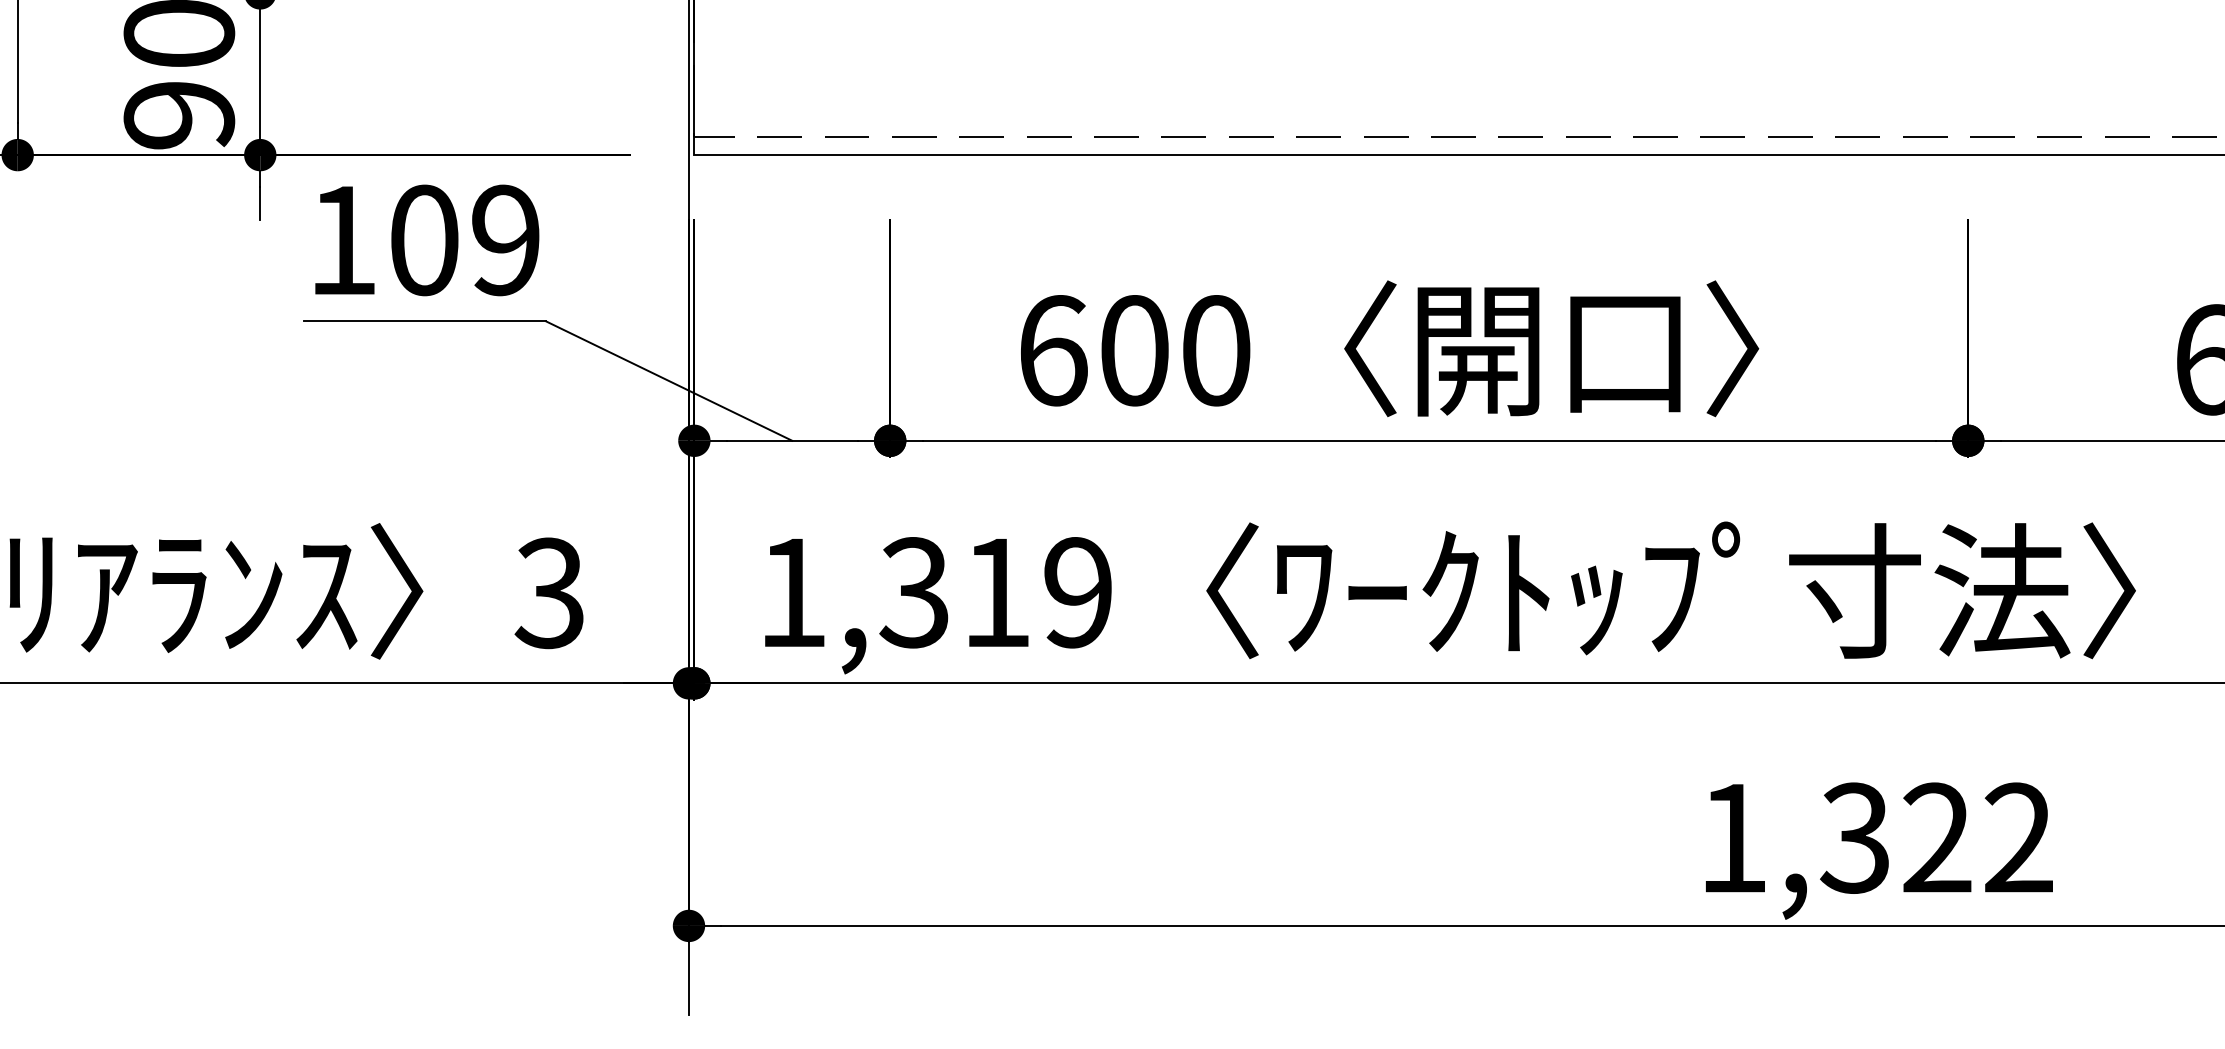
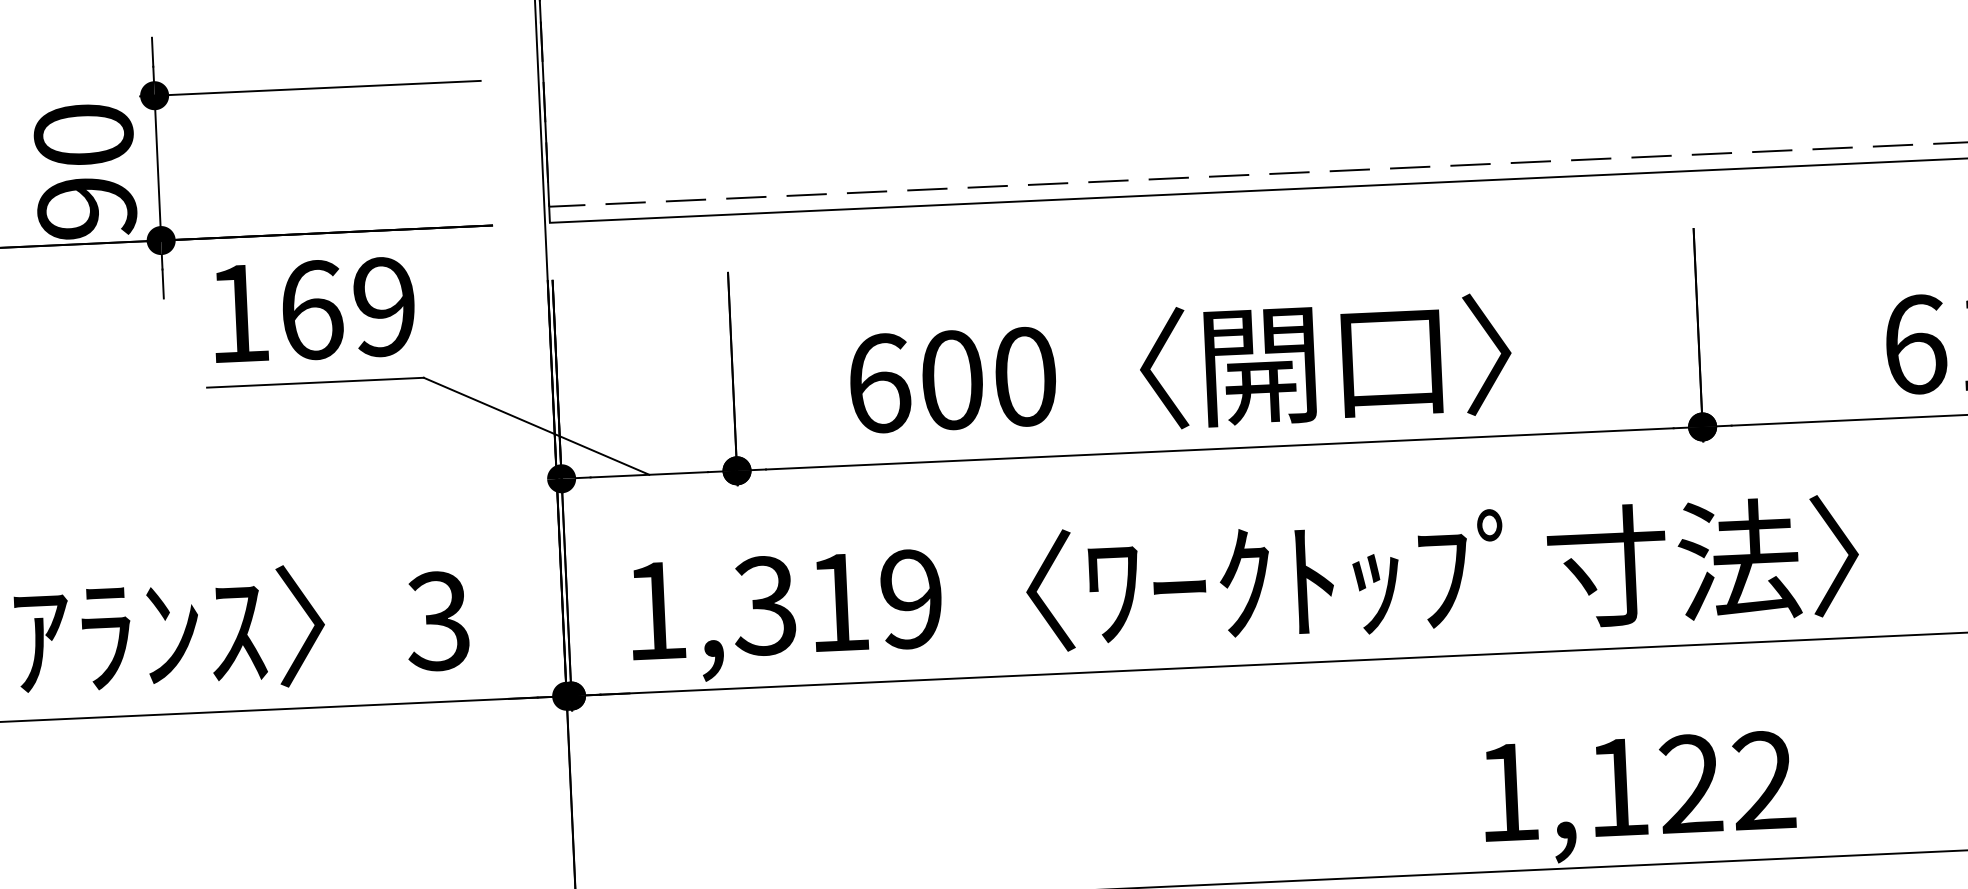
text: (425, 240) -> (312, 310), 109 -> 169
text: (1854, 837) -> (1616, 786), 1,322 -> 1,122

